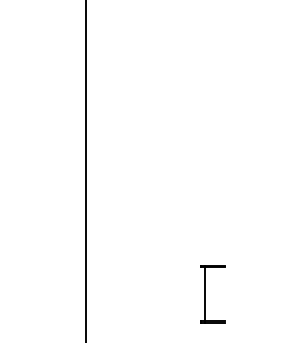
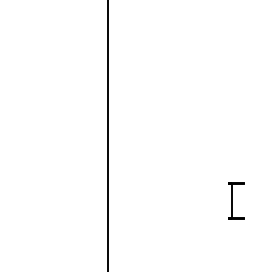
part: (212, 294) -> (236, 201), size x0.62

